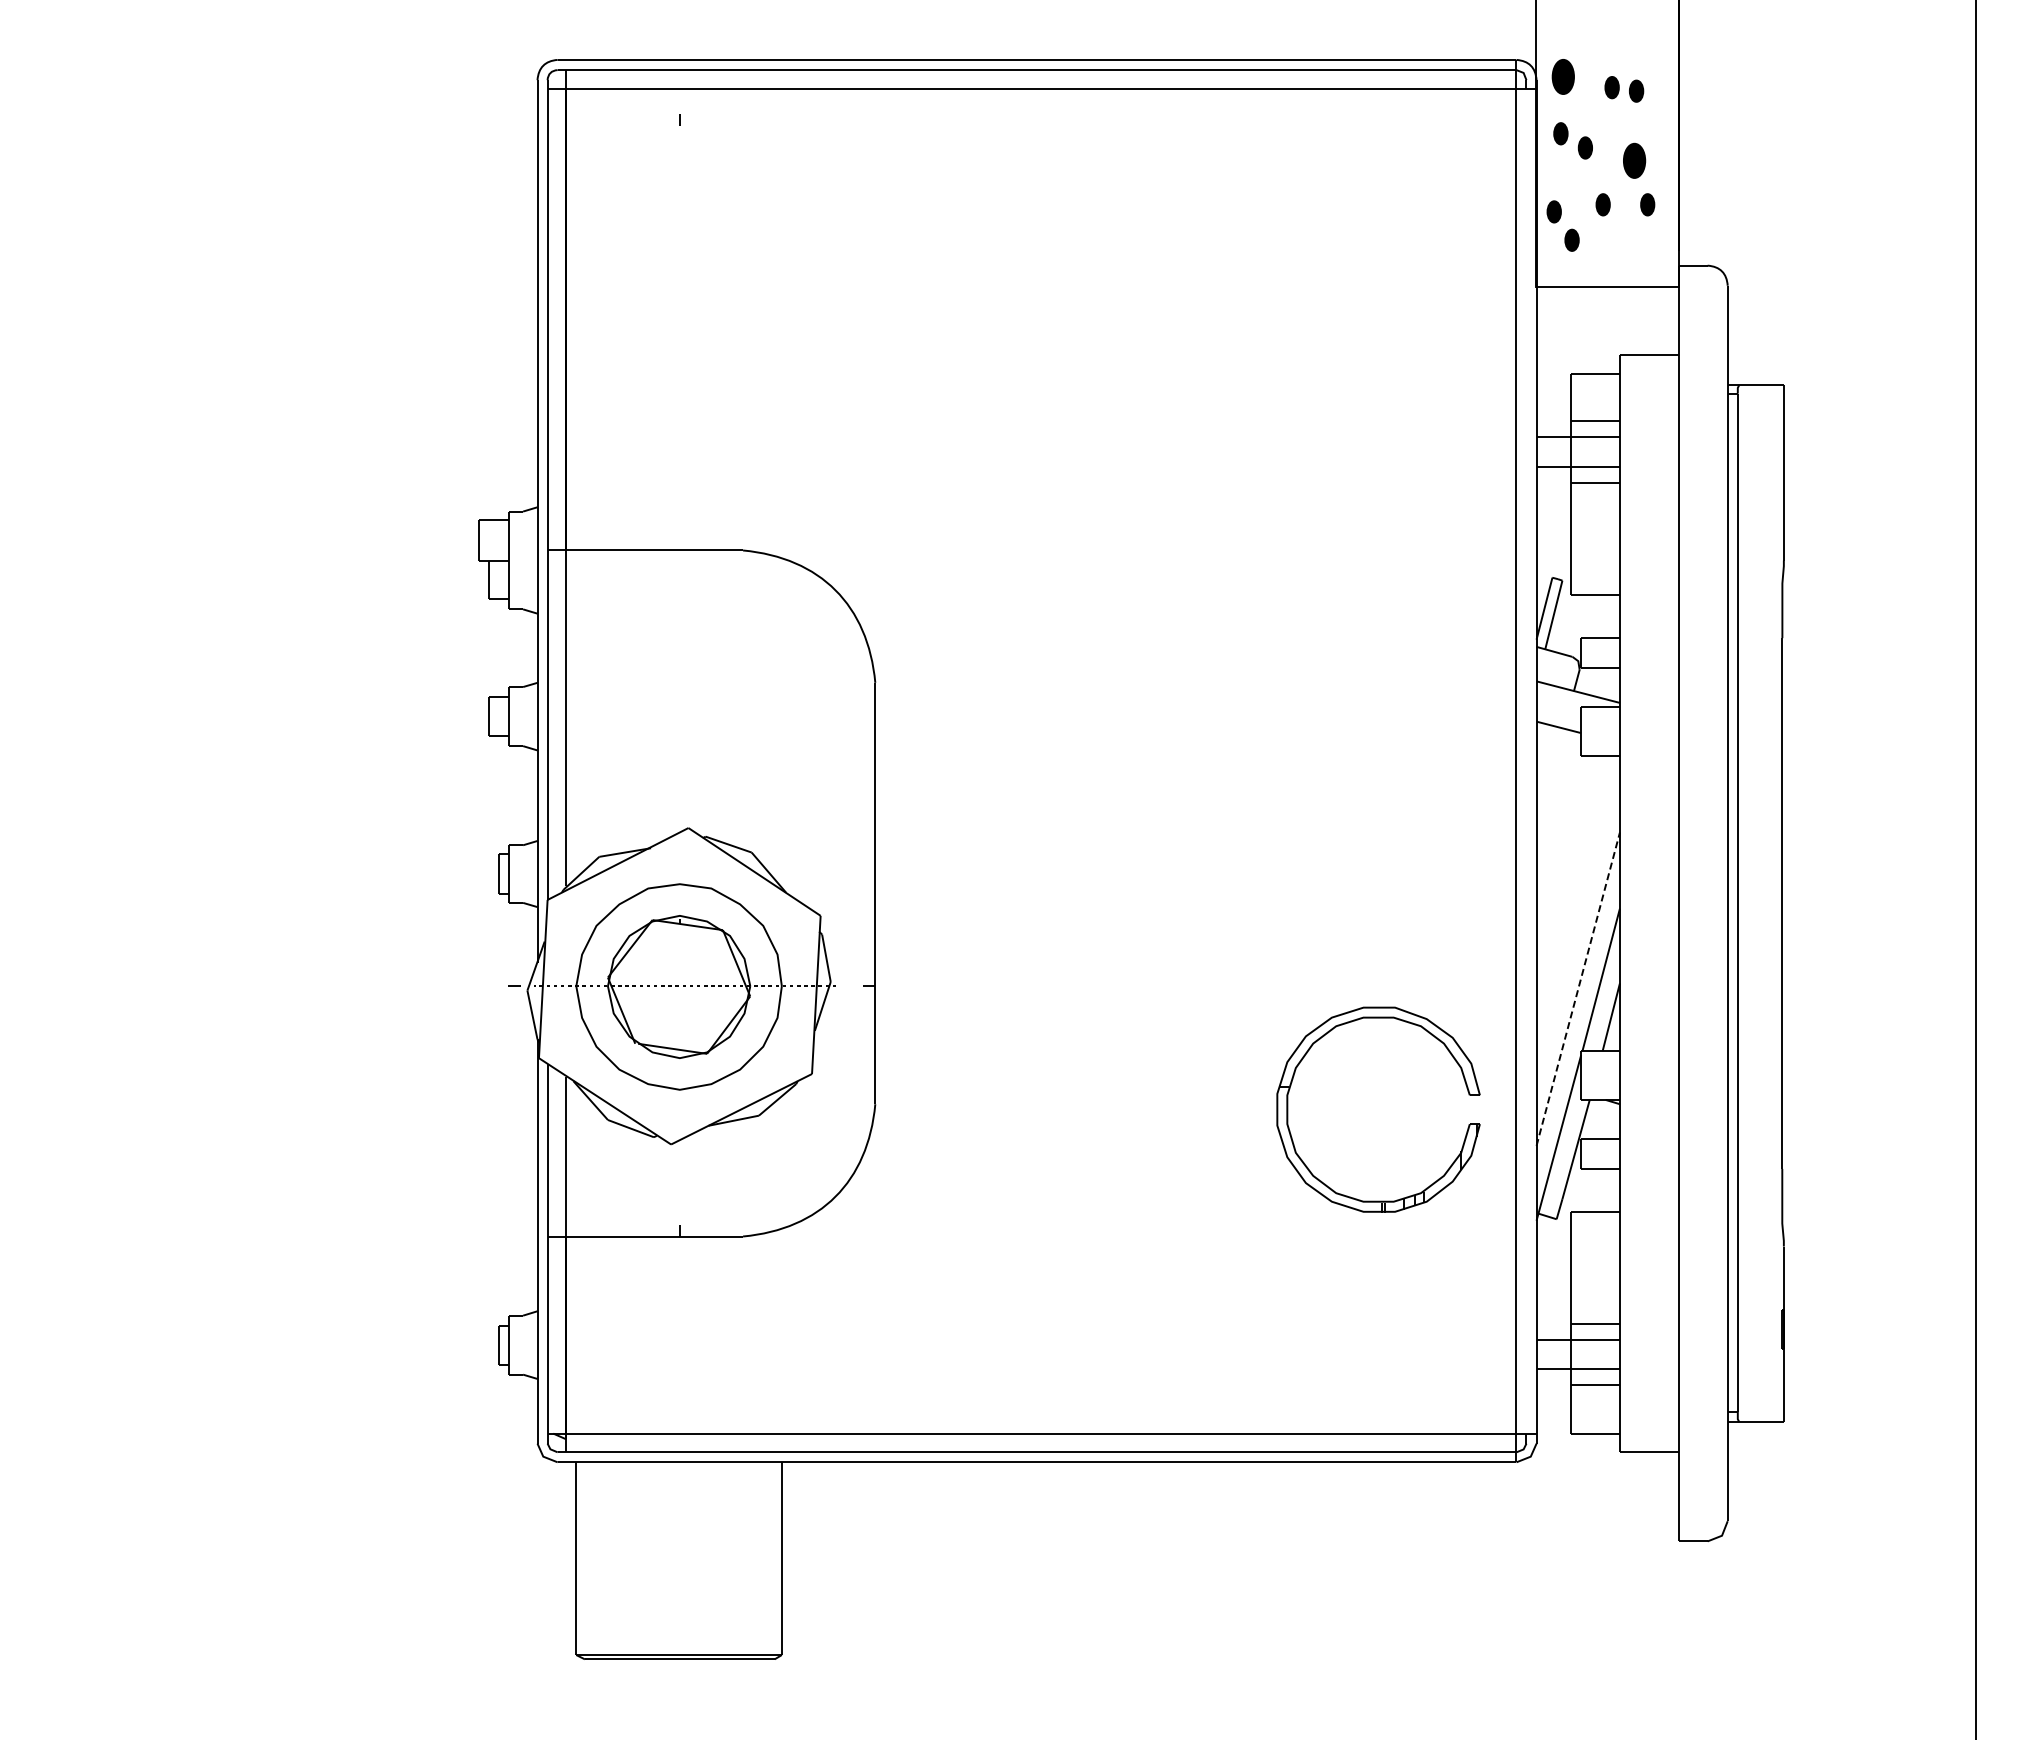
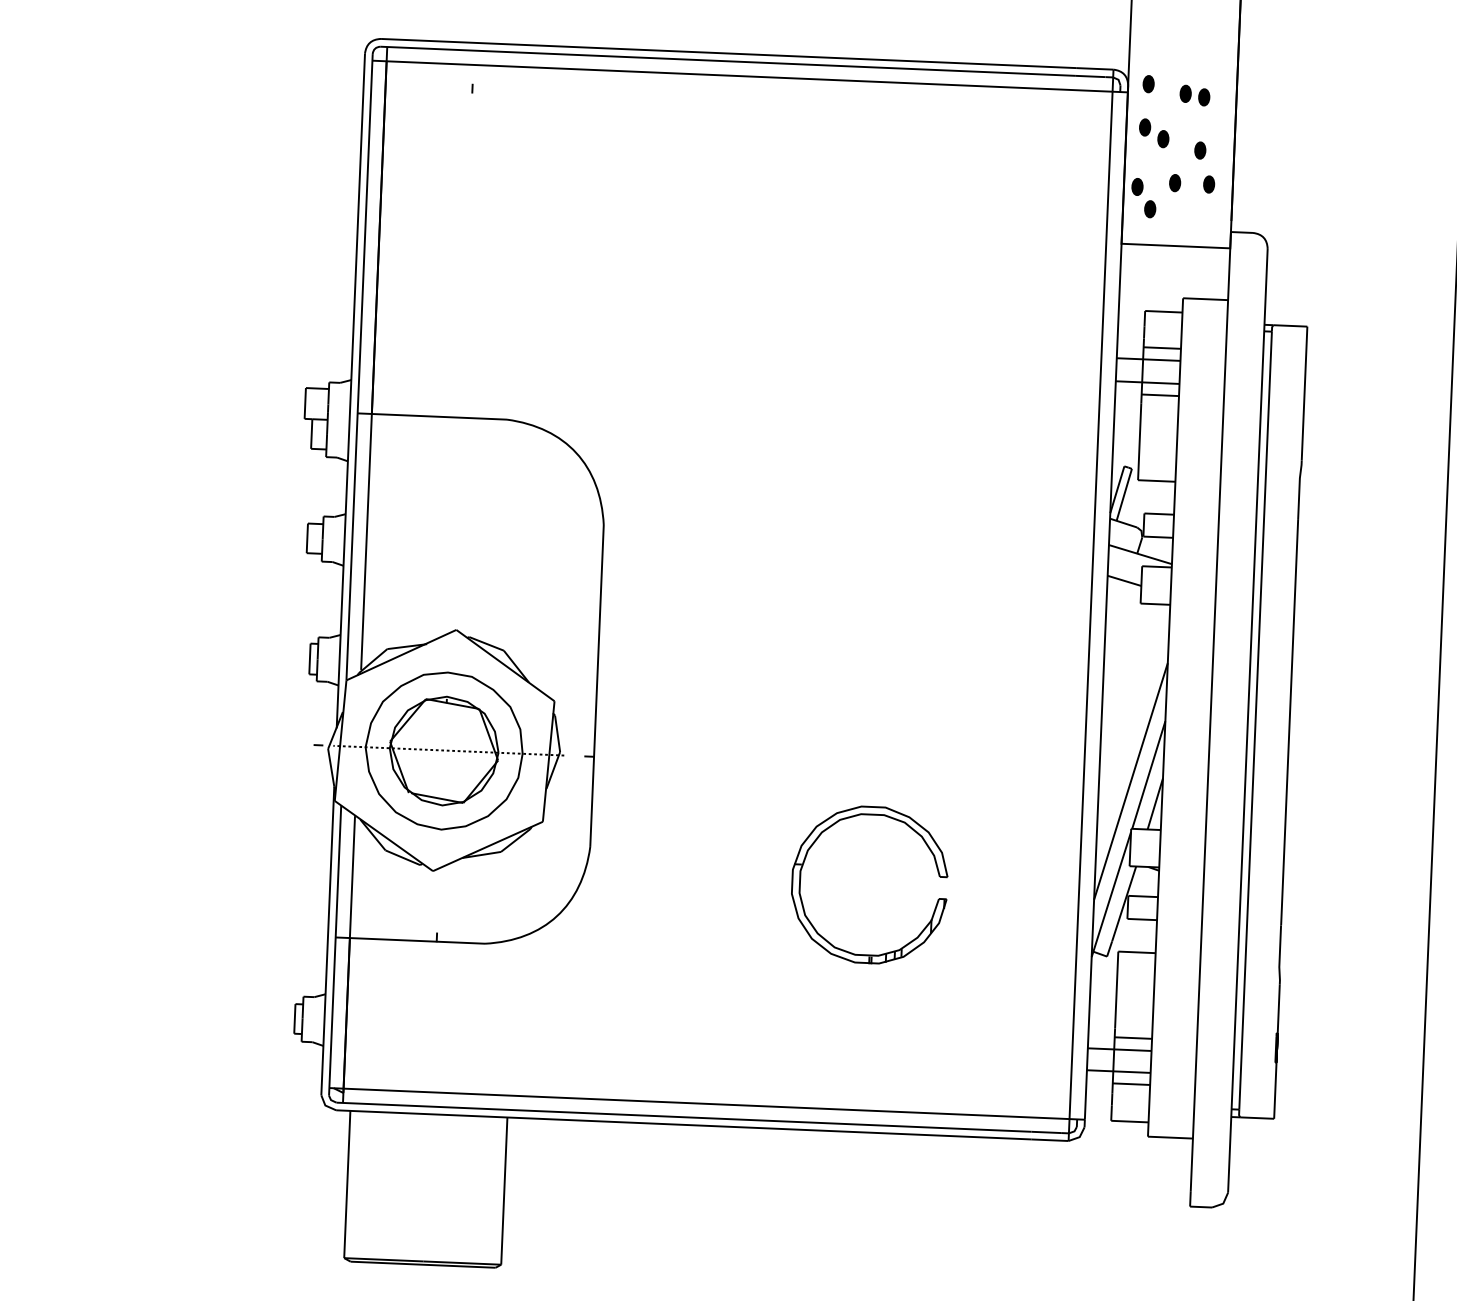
part: (1562, 76) -> (1148, 83), size x0.62
part: (1633, 160) -> (1199, 150), size x0.62
line: (1578, 988) -> (1131, 781), dashed -> solid
part: (1288, 1109) -> (800, 881), moved

